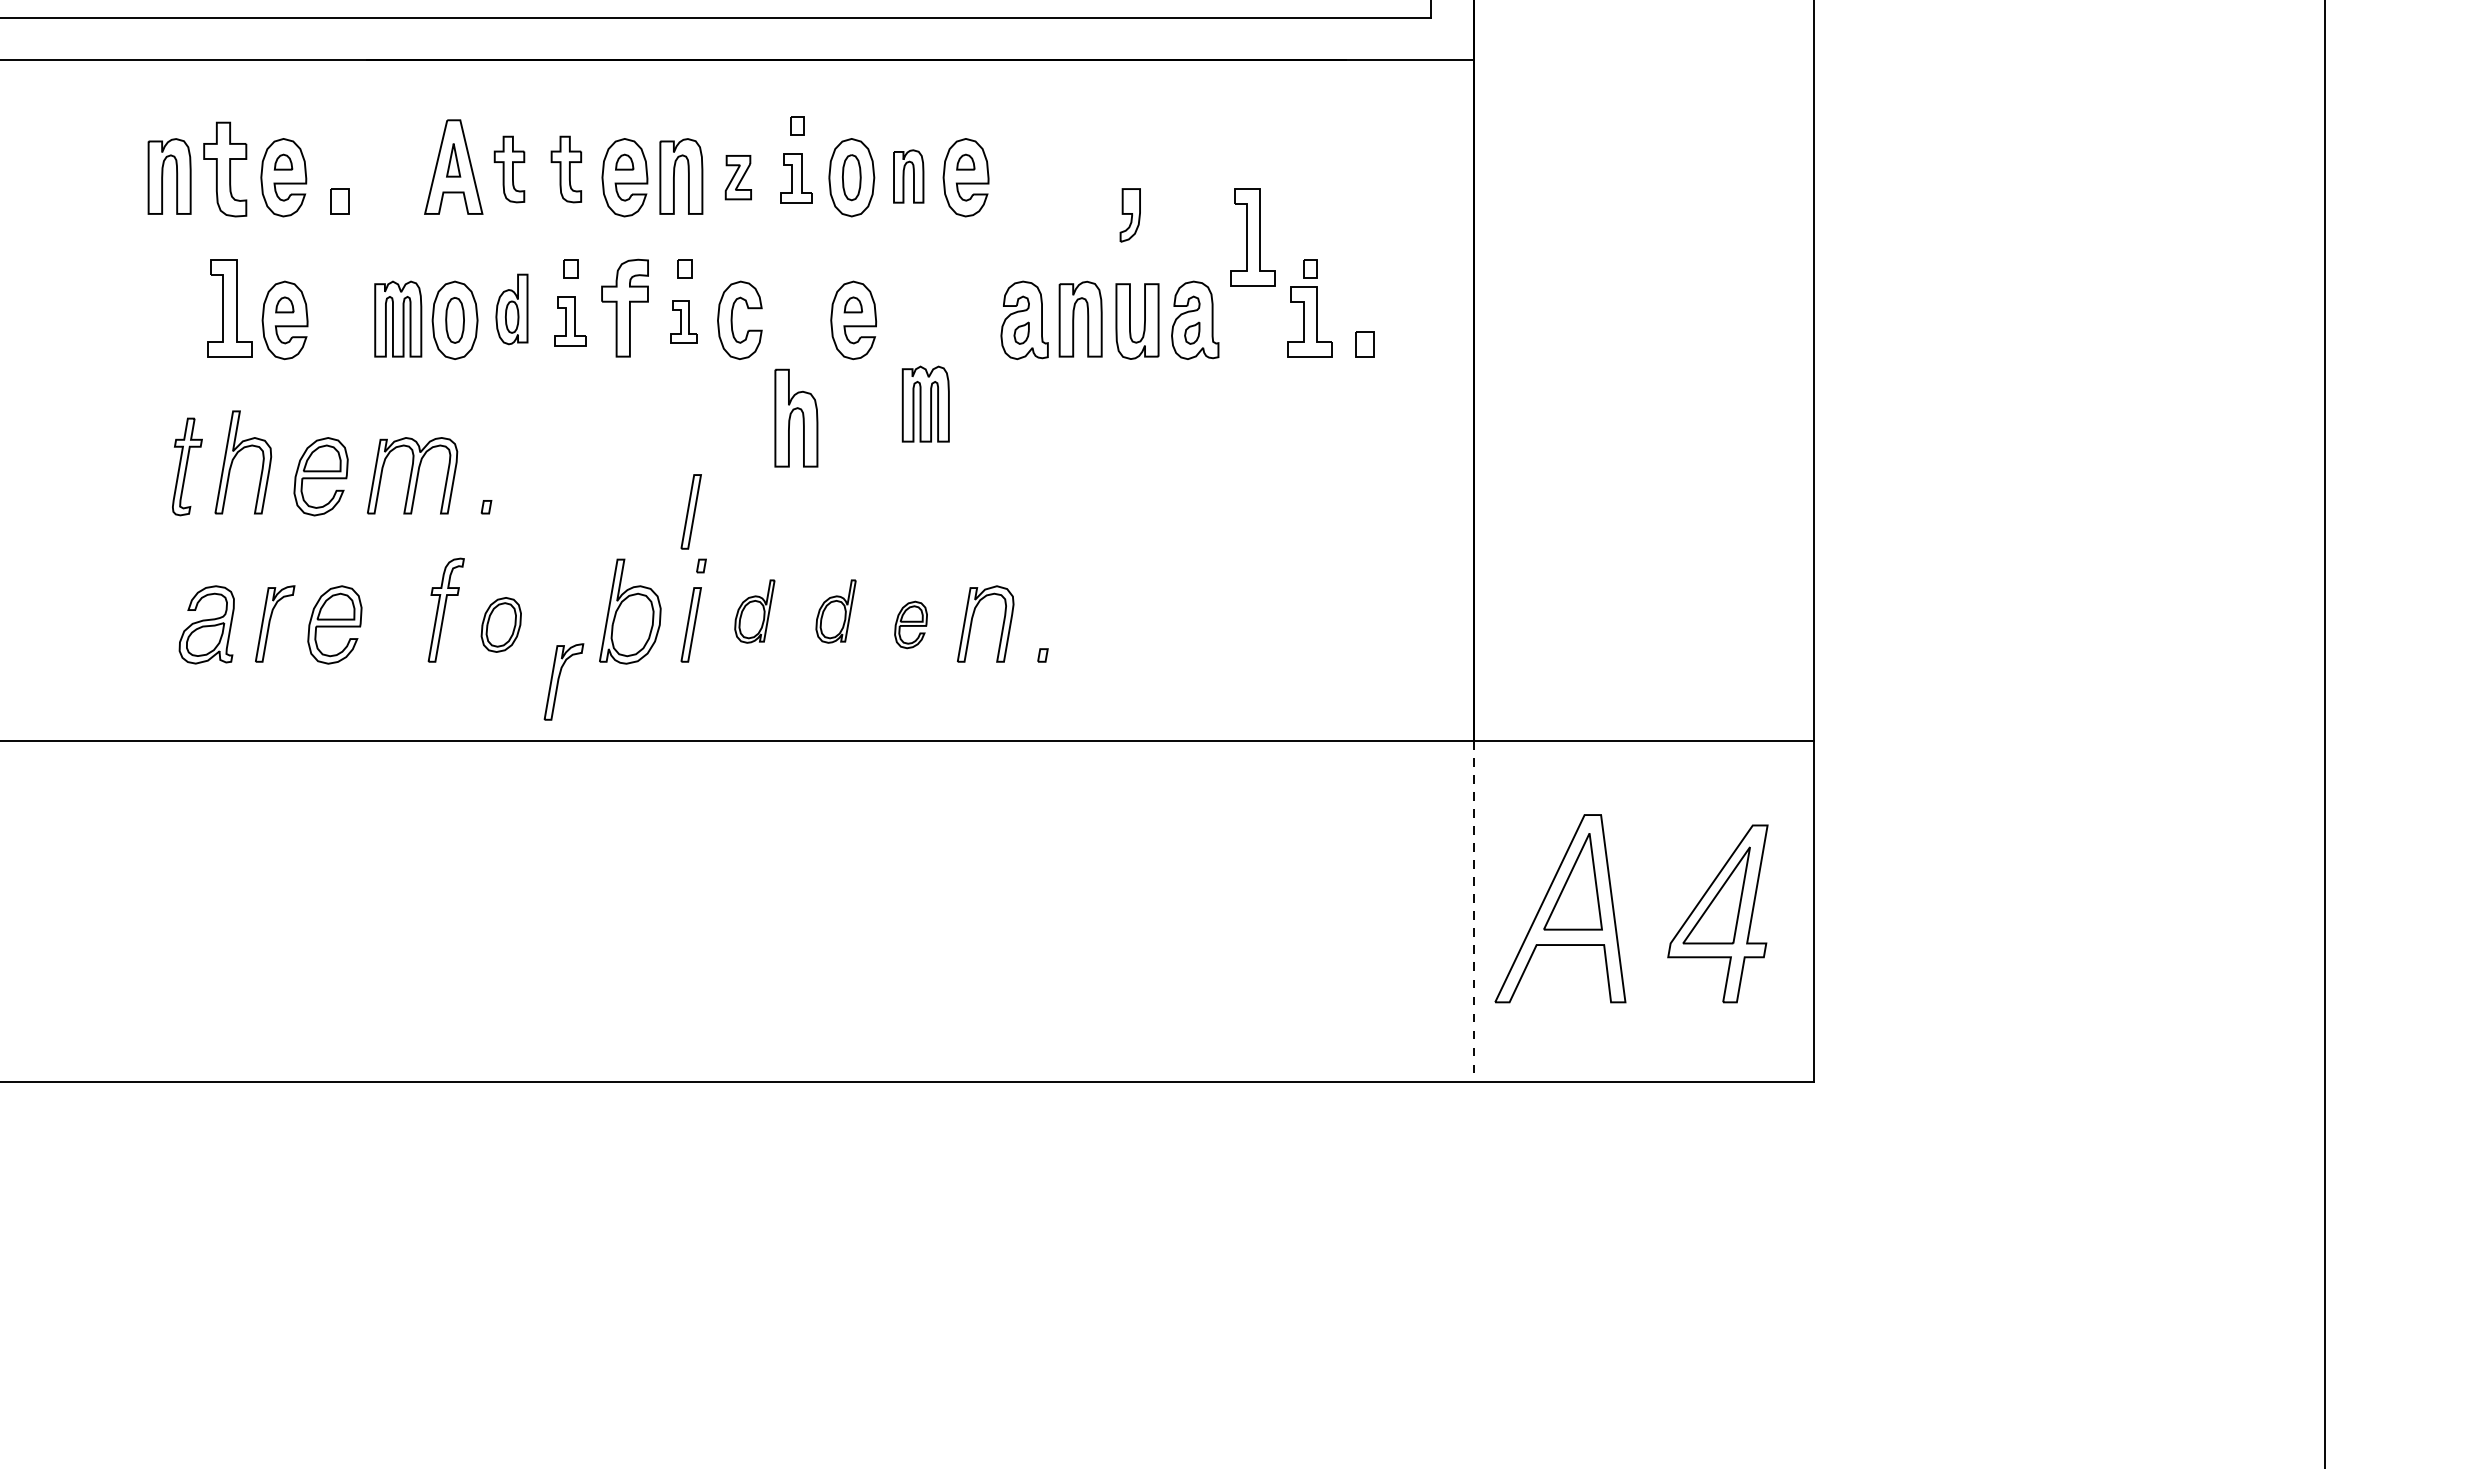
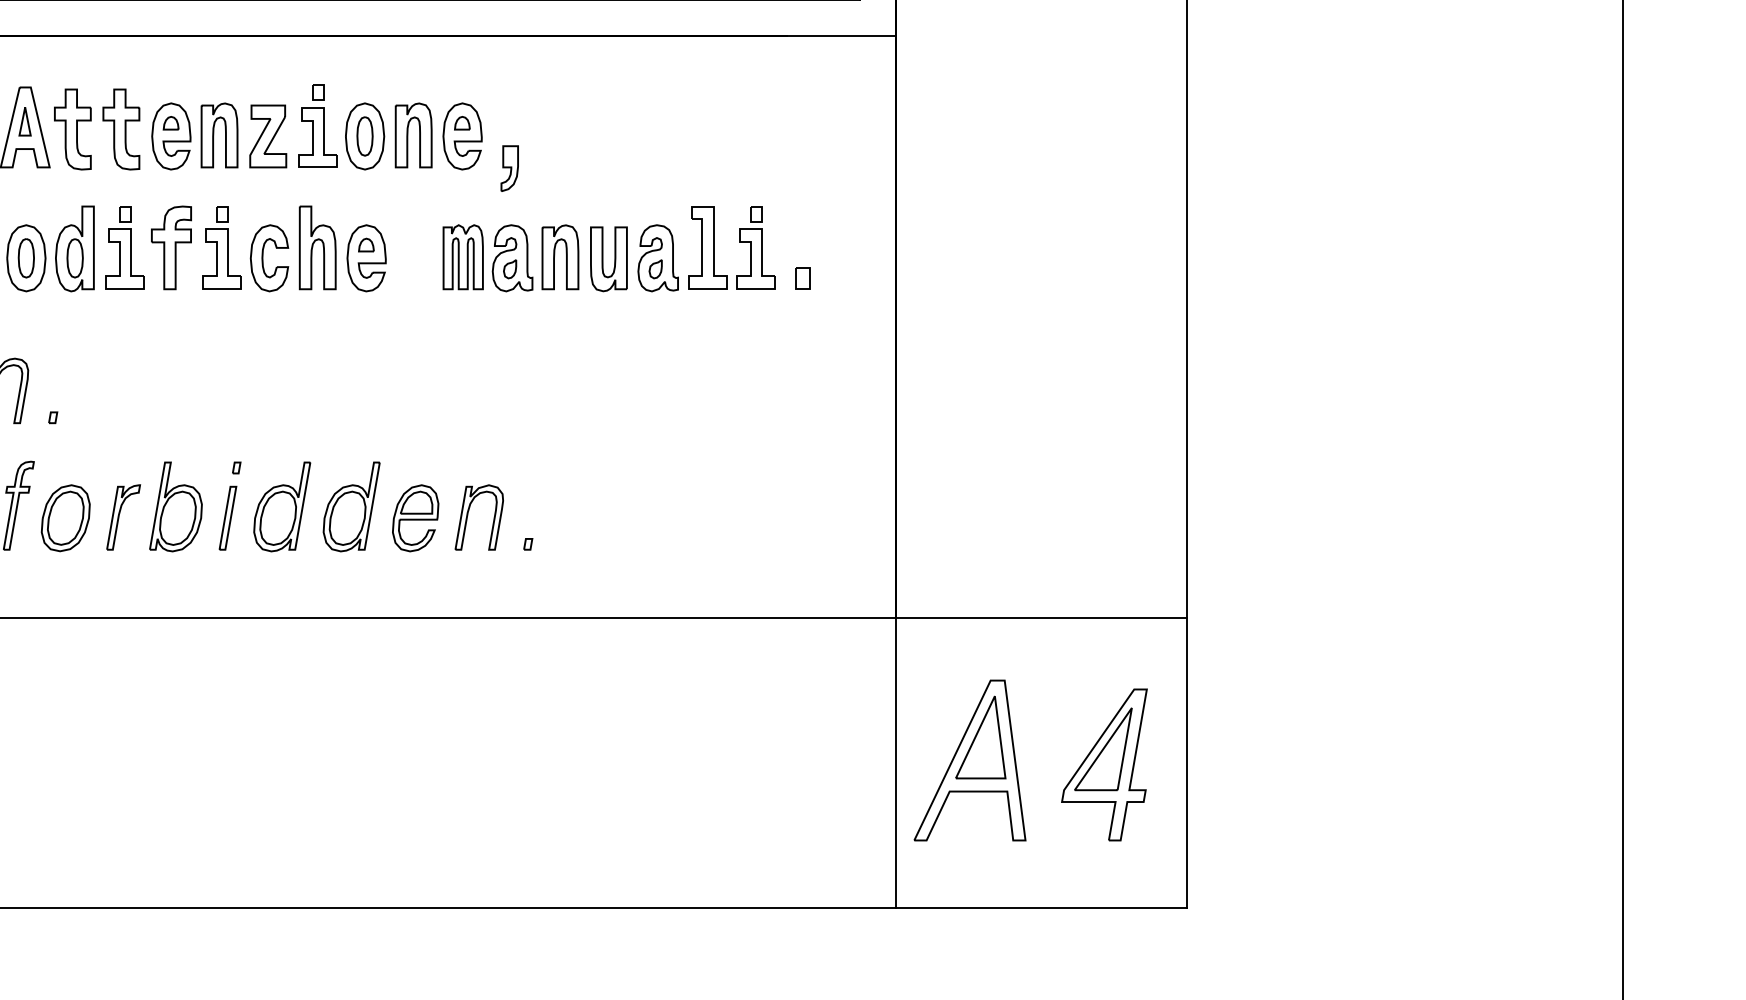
part: (509, 169) -> (72, 129), size x1.43
part: (566, 169) -> (121, 129), size x1.43
part: (908, 176) -> (413, 135), size x1.43
part: (738, 177) -> (268, 136), size x1.67
part: (795, 178) -> (316, 137), size x1.43
part: (1129, 215) -> (509, 168), moved
part: (1252, 237) -> (707, 248), moved
part: (511, 309) -> (74, 248), size x1.43
part: (569, 321) -> (124, 259), size x1.43
part: (683, 321) -> (221, 259), size x1.67
part: (925, 403) -> (462, 256), moved
part: (796, 417) -> (317, 247), moved
part: (690, 511) -> (227, 421), removed
part: (754, 611) -> (281, 506), size x1.67
part: (835, 611) -> (351, 506), size x1.67
part: (501, 624) -> (65, 517), size x1.43
part: (910, 624) -> (415, 517), size x1.67
part: (563, 681) -> (123, 517), moved
line: (1473, 911) -> (895, 762), dashed -> solid

